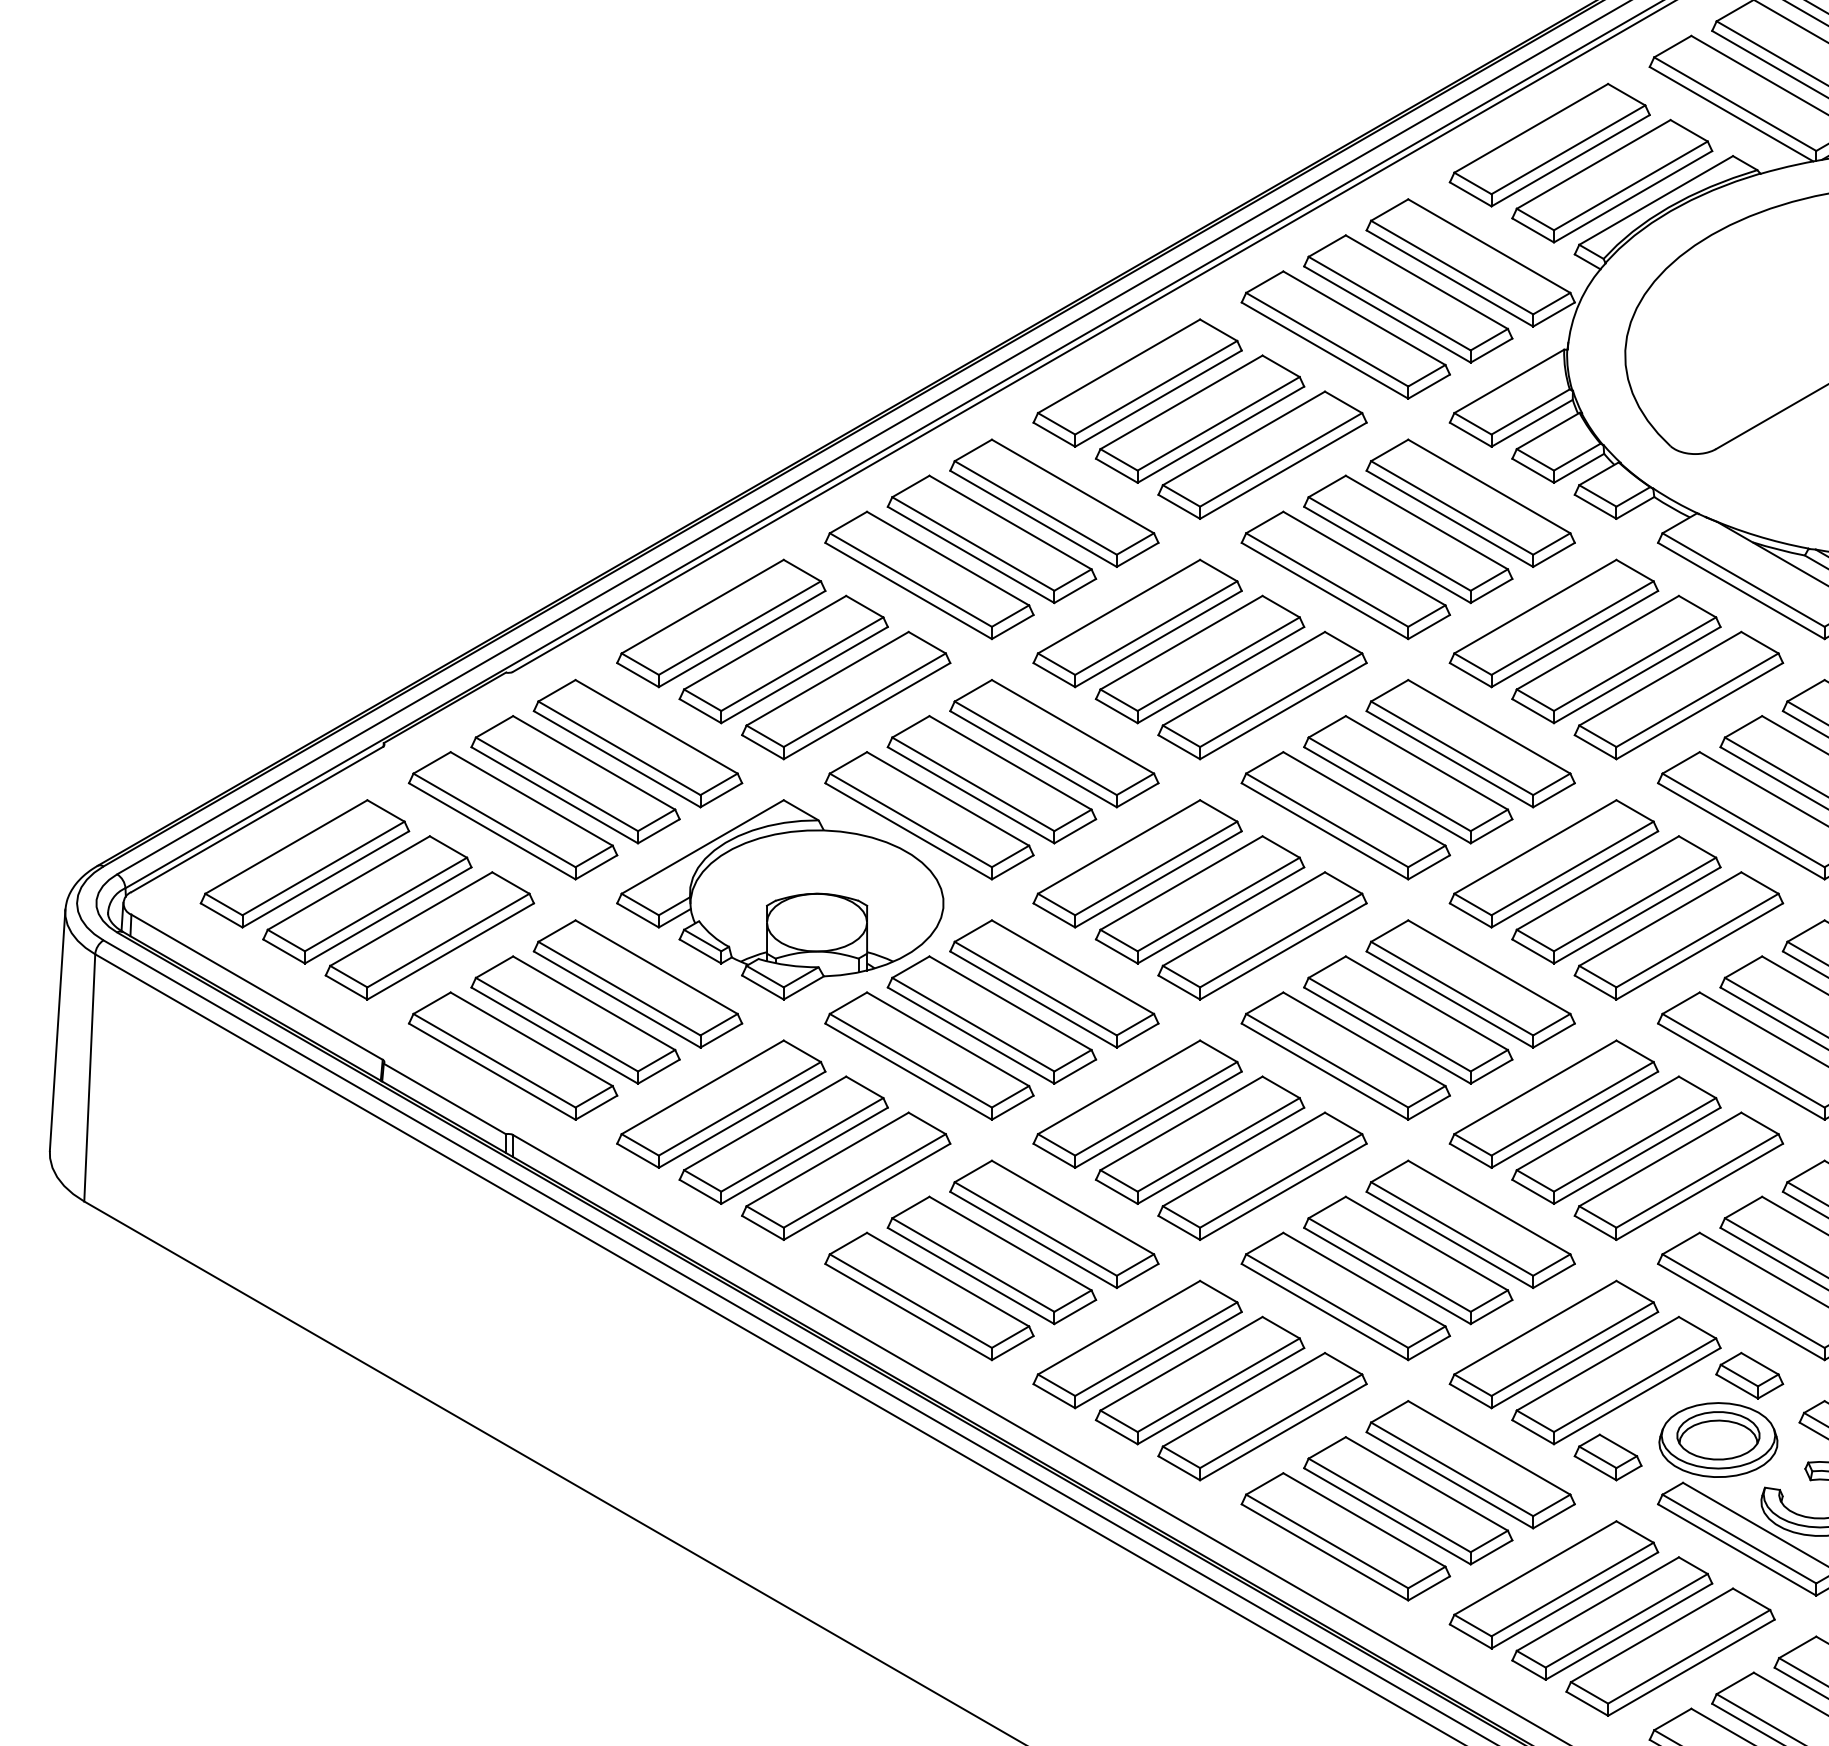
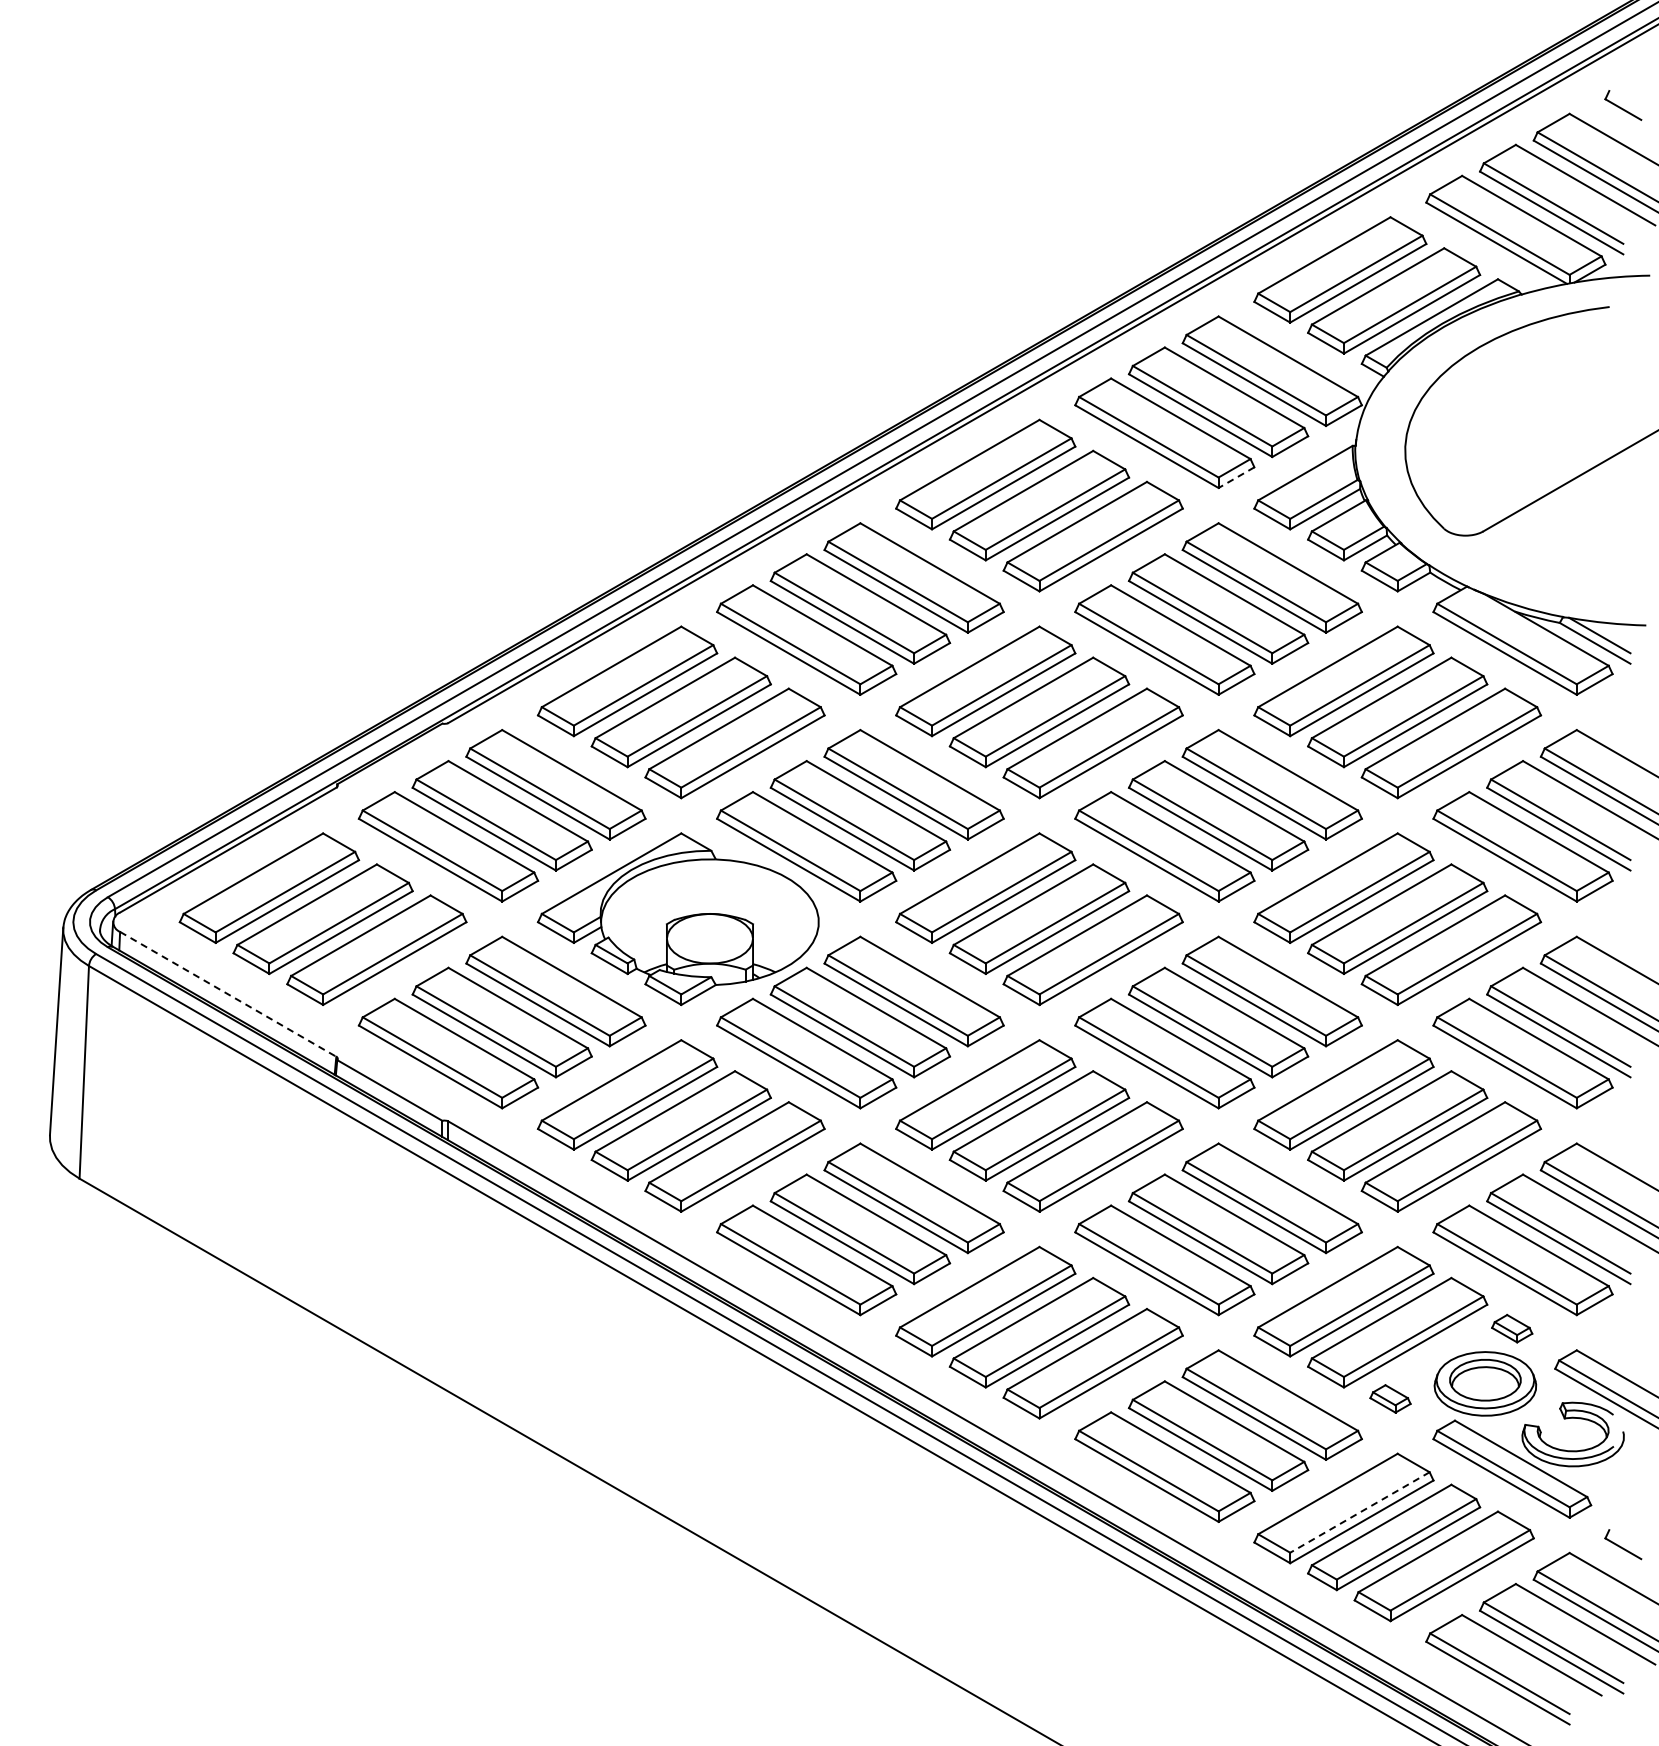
line: (1429, 386) -> (1236, 477), solid -> dashed
line: (257, 987) -> (228, 994), solid -> dashed
part: (1748, 1375) -> (1511, 1328), size x0.7
part: (1608, 1457) -> (1390, 1398), size x0.7
line: (1572, 1589) -> (1359, 1512), solid -> dashed

